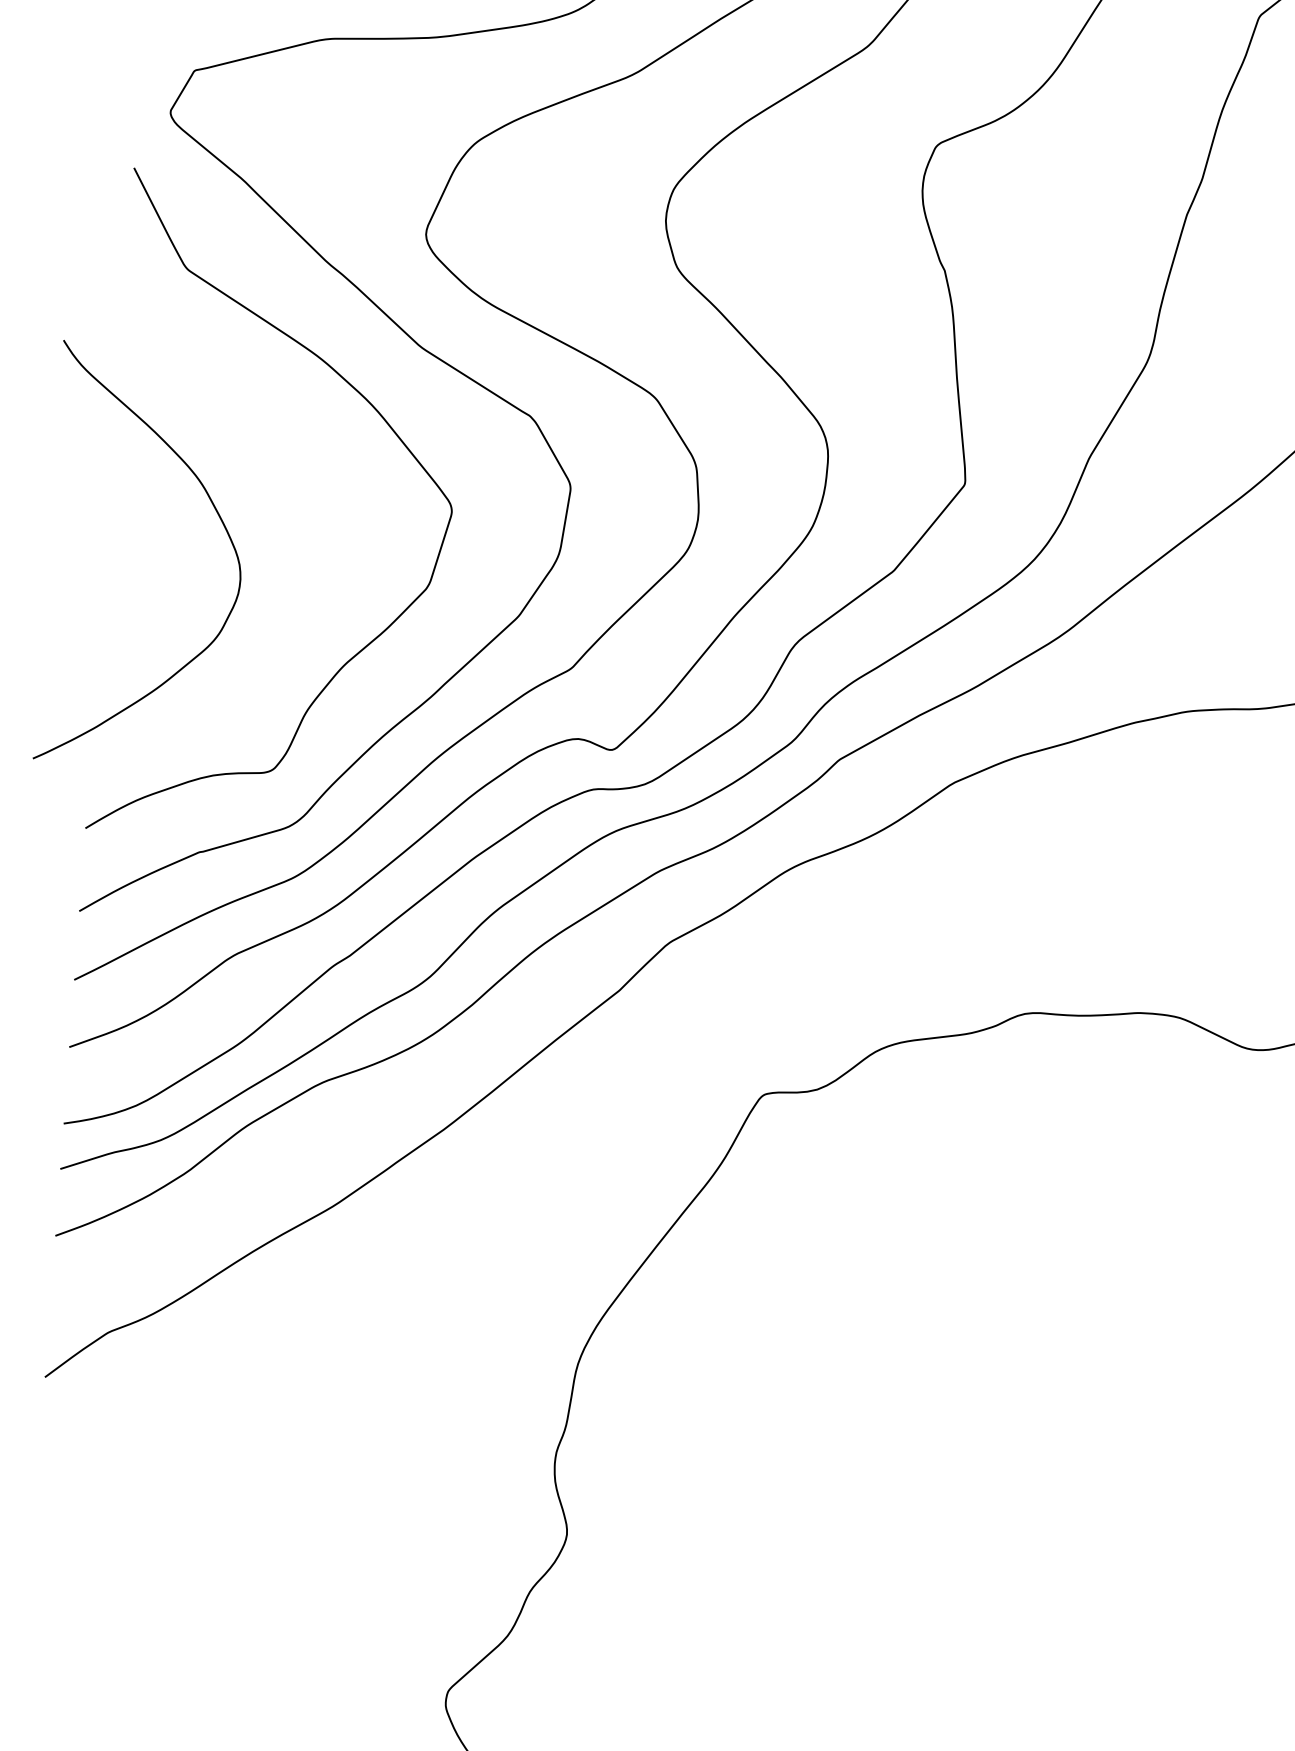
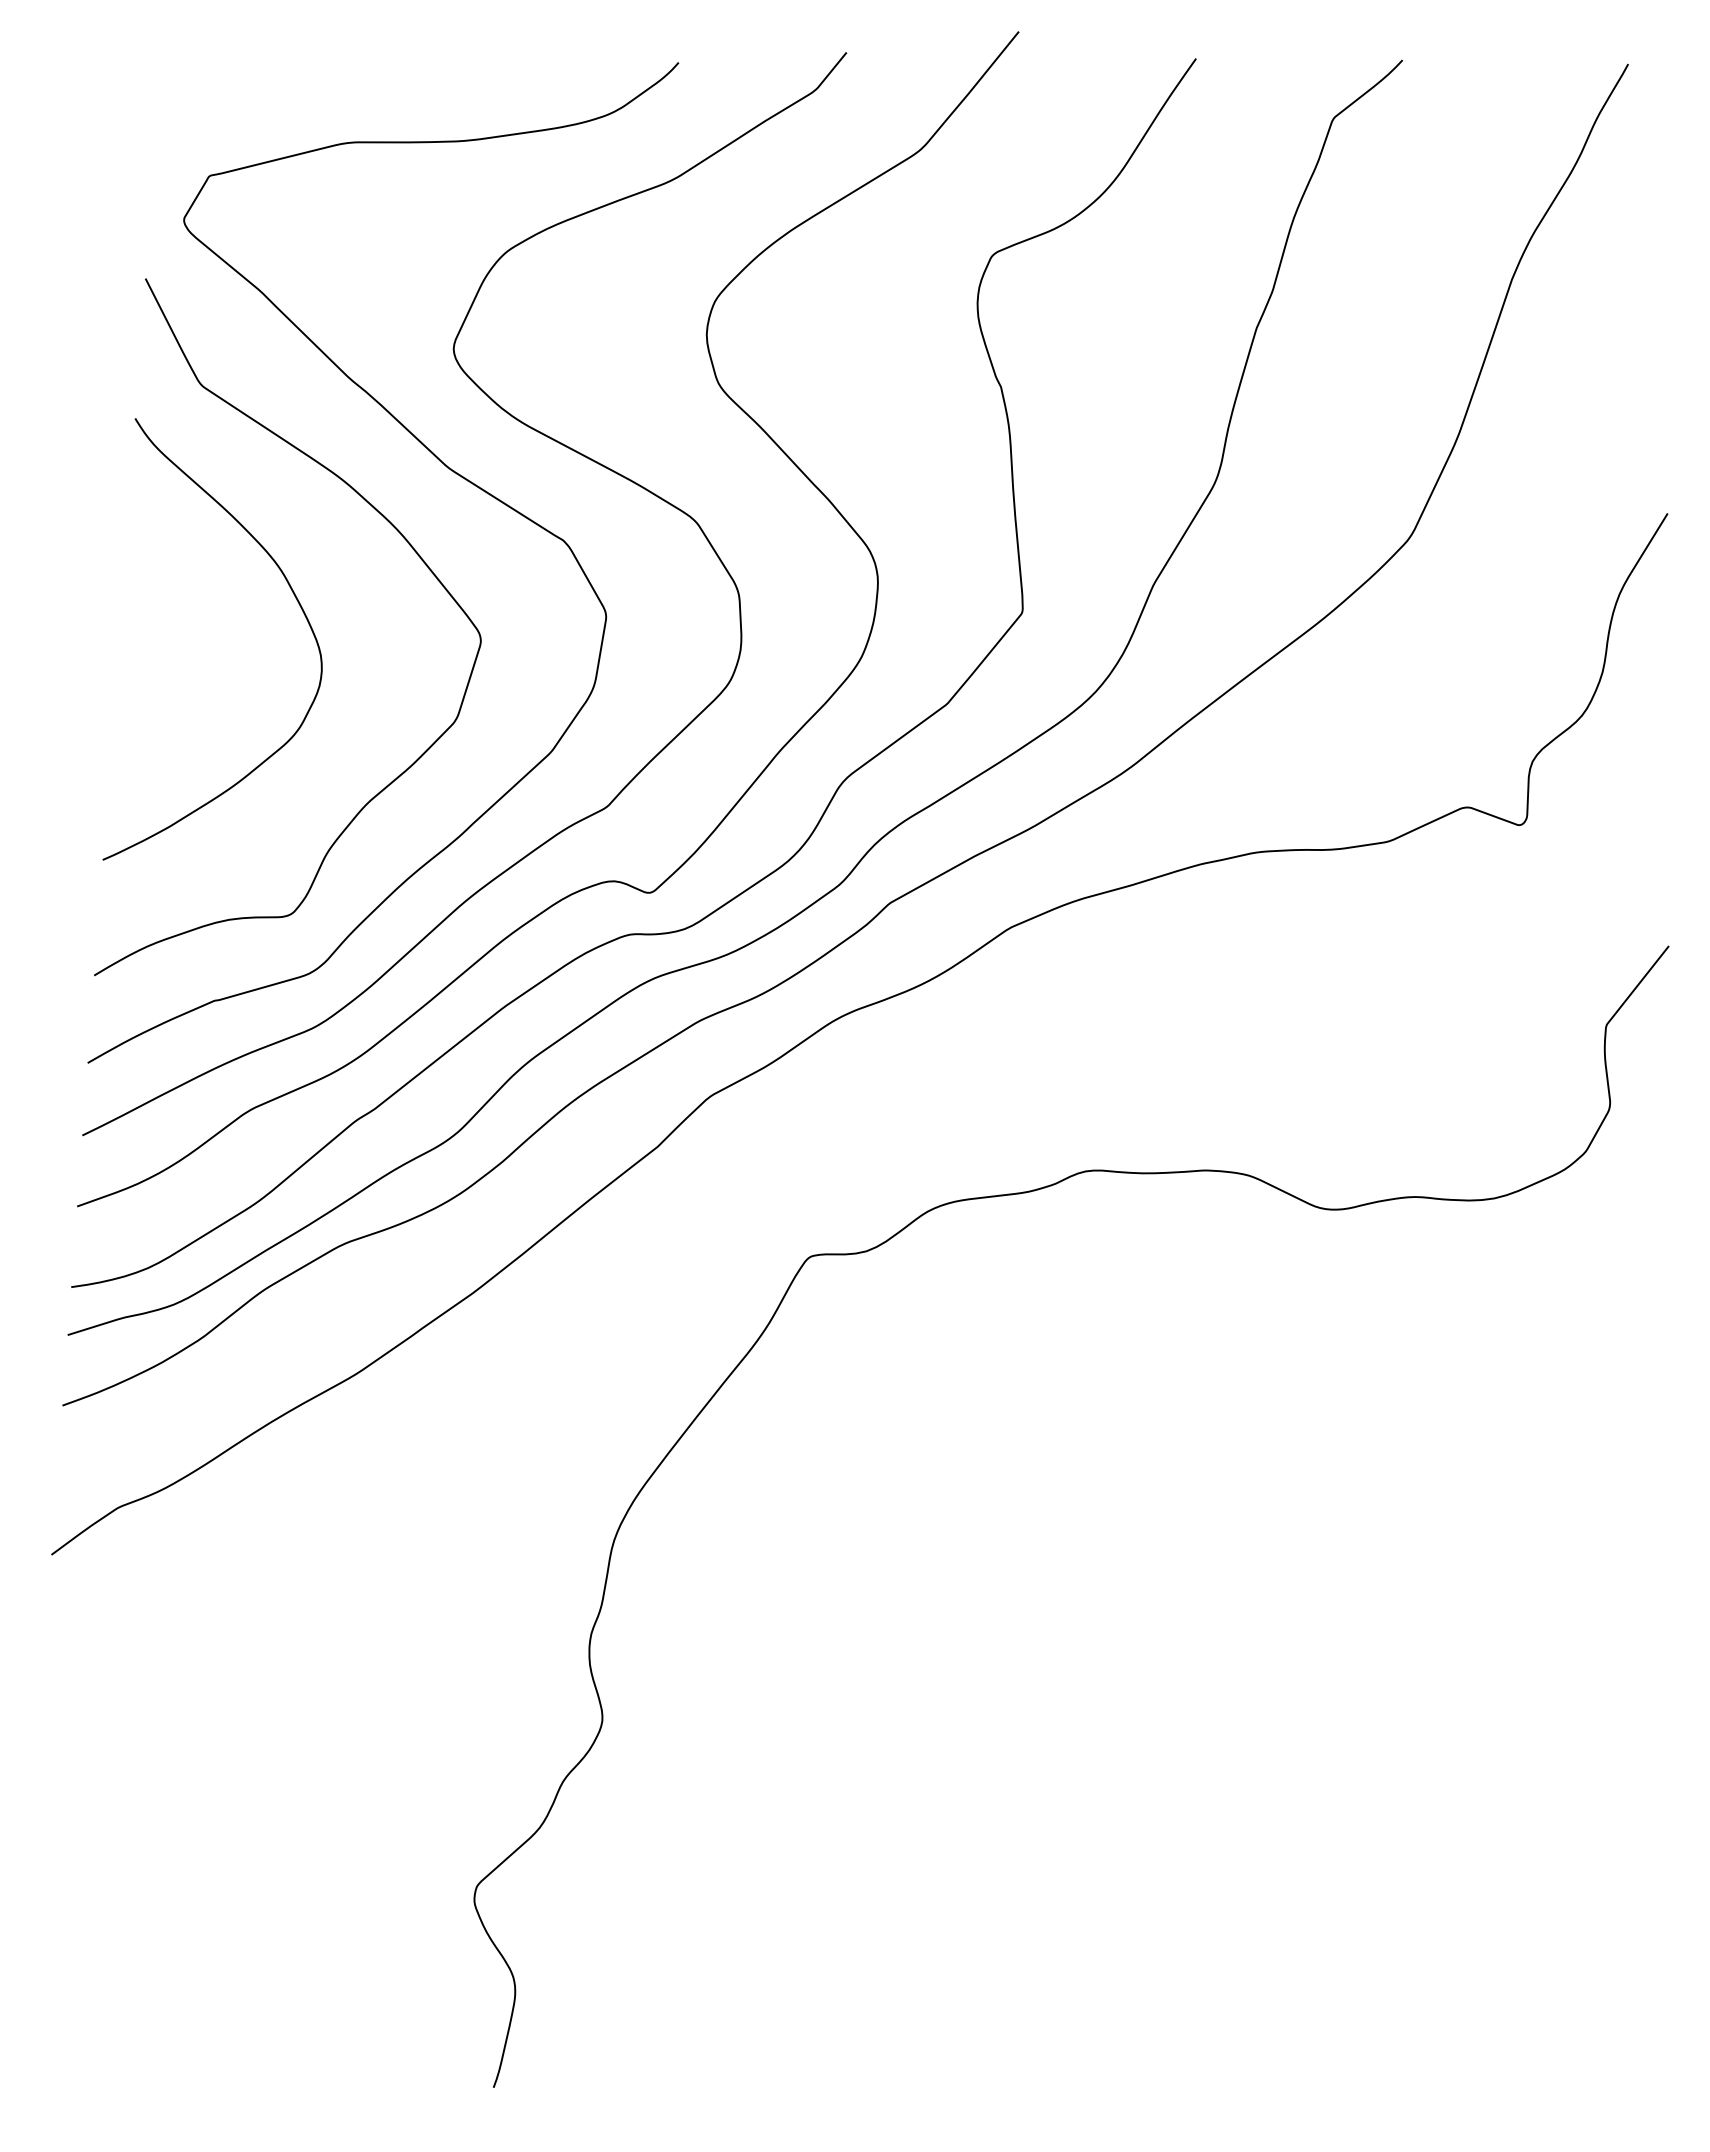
curve: (215, 510) -> (295, 598), moved

